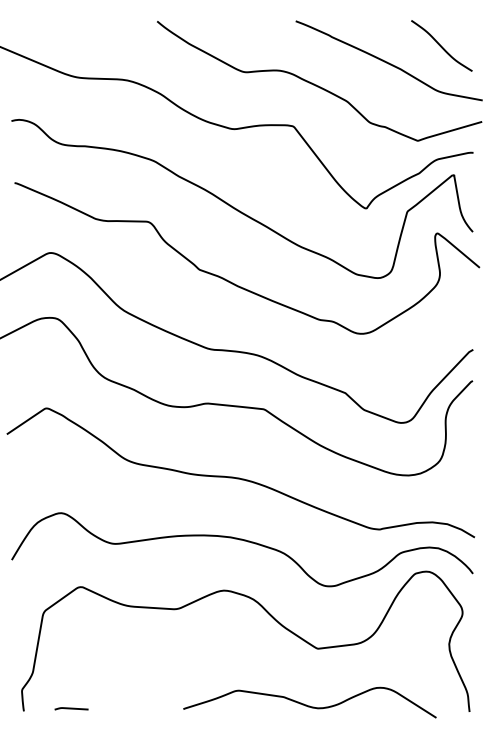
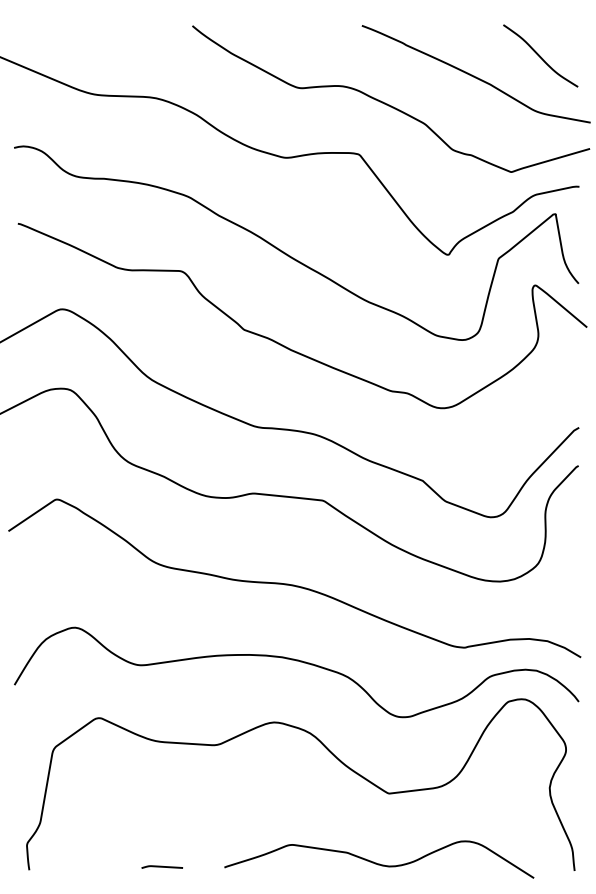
curve: (71, 708) -> (162, 866), moved

